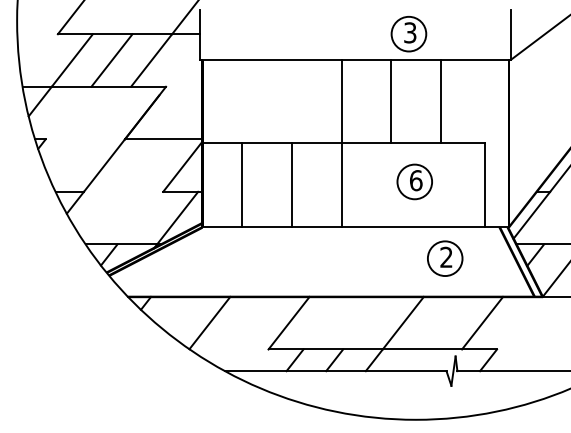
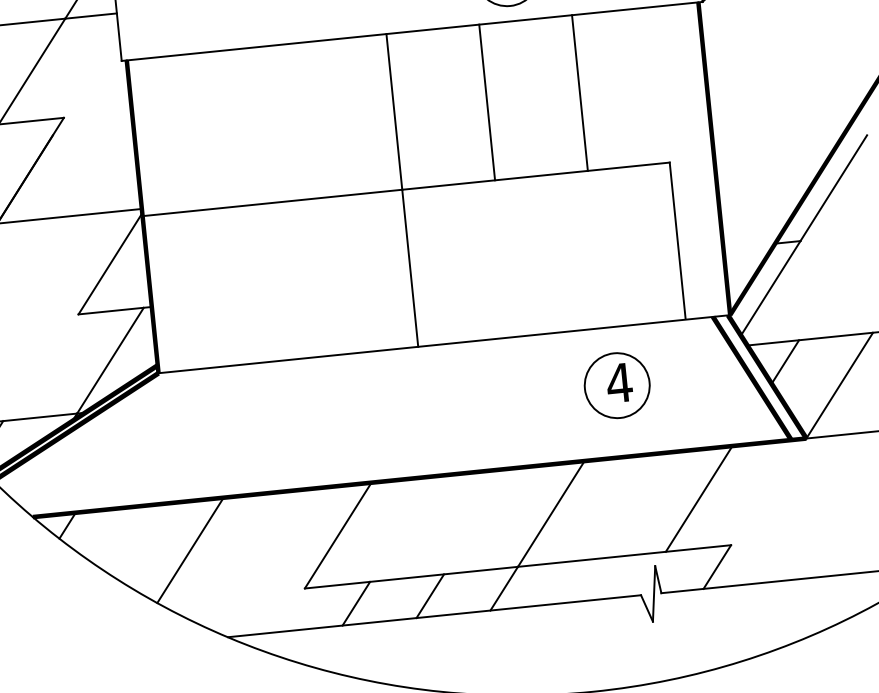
part: (414, 181) -> (545, 247), removed
line: (242, 185) -> (225, 287), removed
line: (291, 185) -> (316, 278), removed
text: (446, 256) -> (619, 381), 2 -> 4

